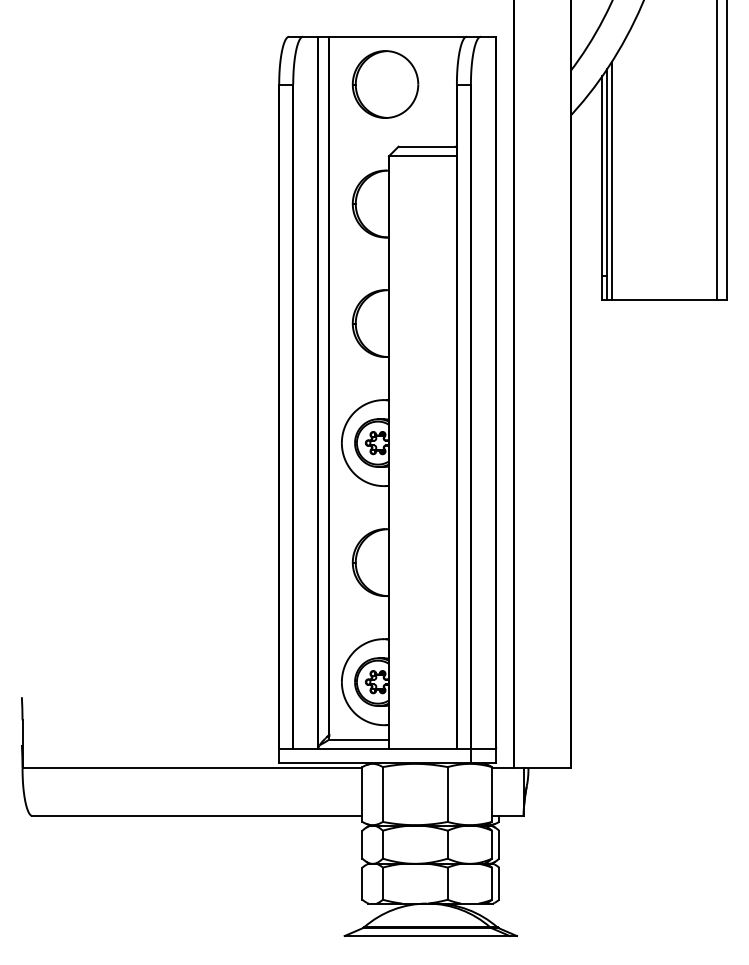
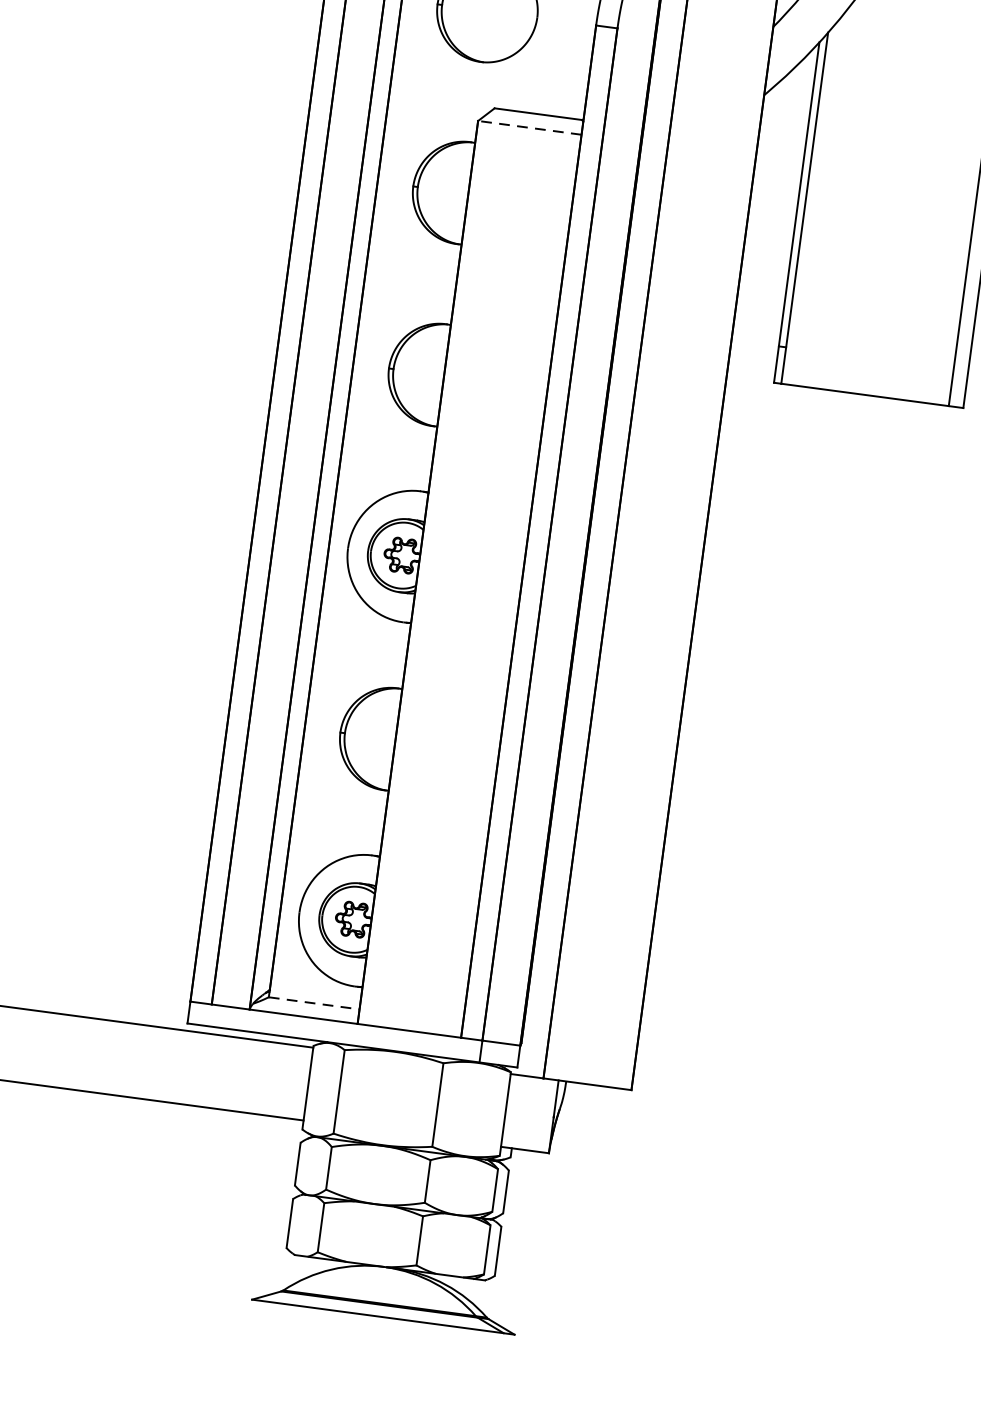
line: (422, 156) -> (529, 128), solid -> dashed
line: (611, 180) -> (812, 203), removed
line: (359, 739) -> (314, 1003), solid -> dashed

